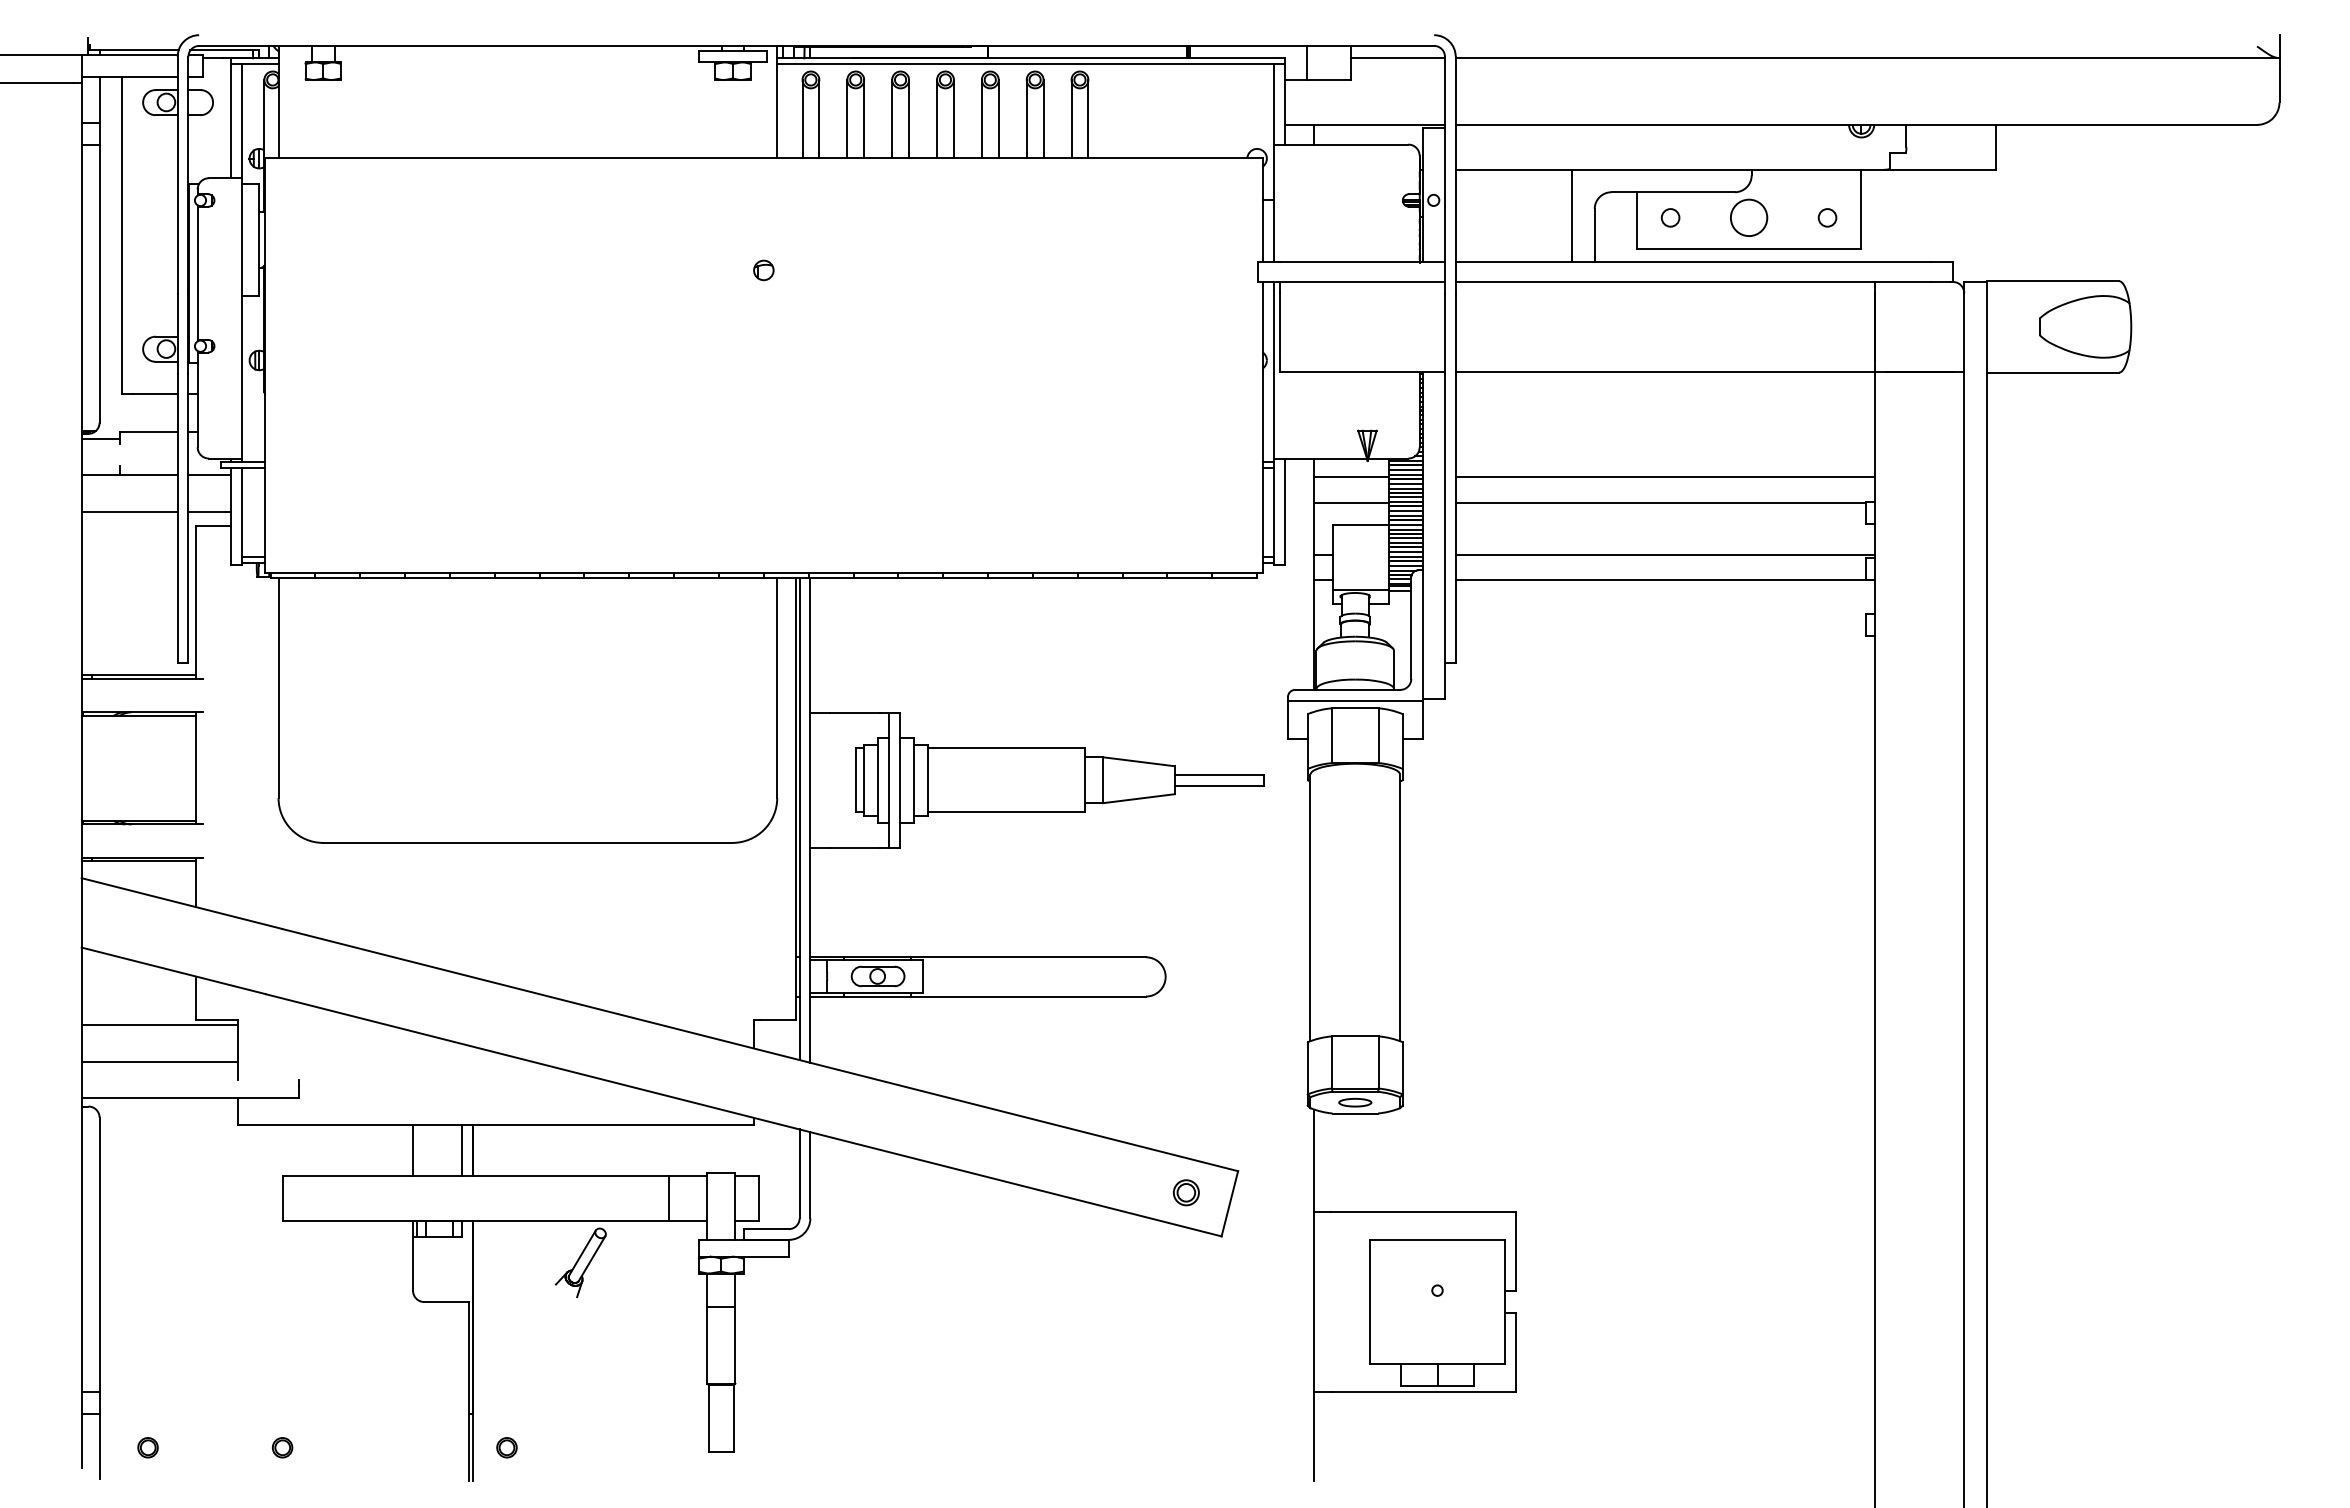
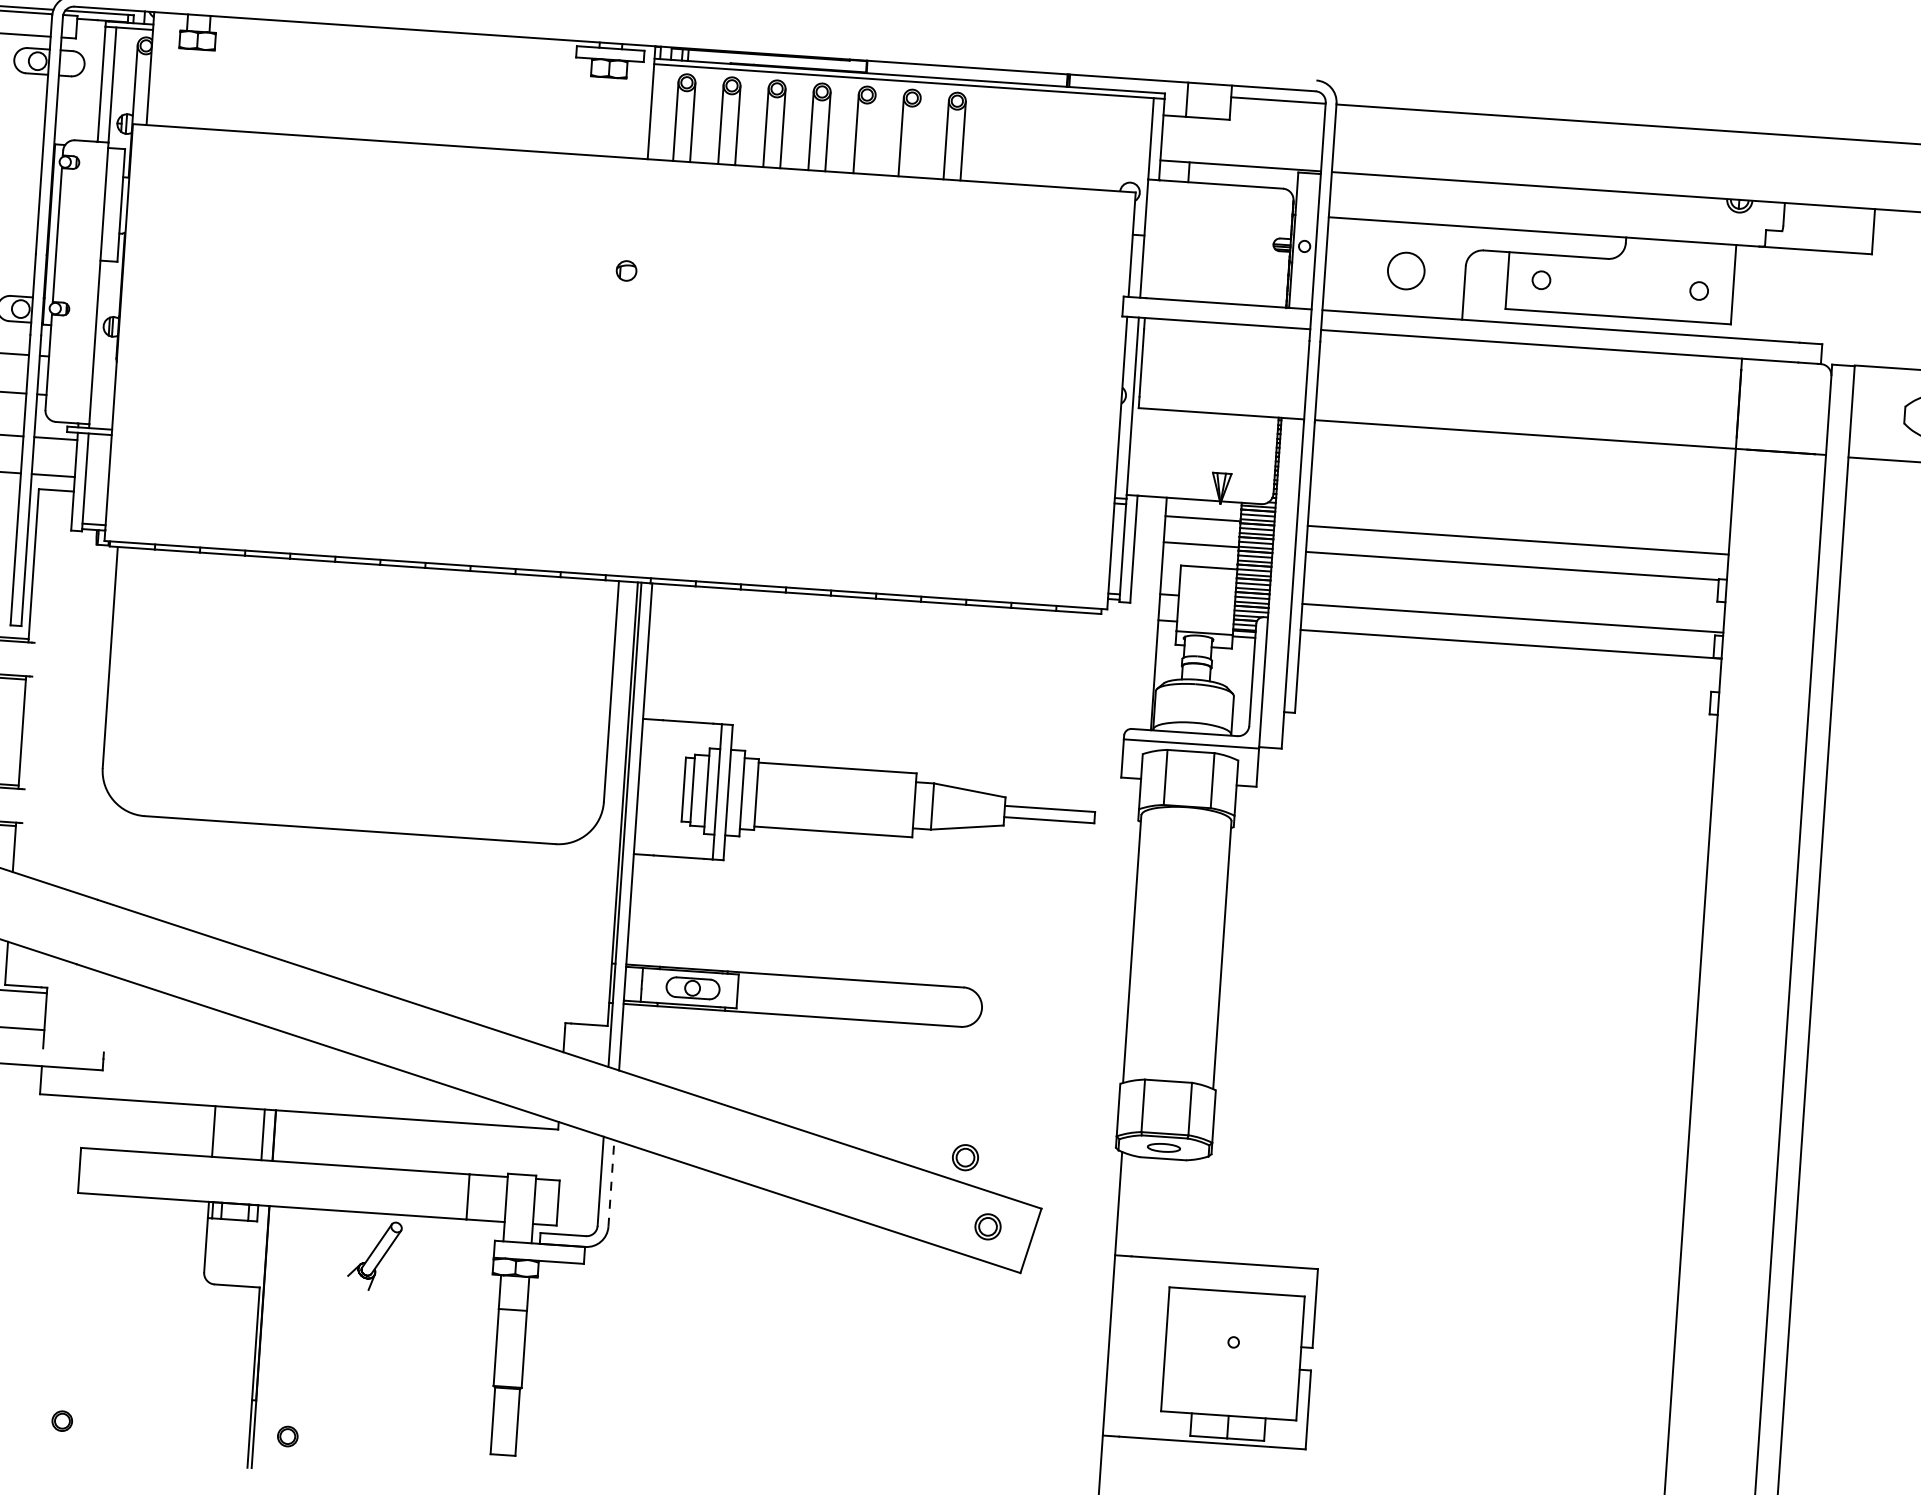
line: (998, 118) -> (872, 134), removed
line: (1043, 118) -> (918, 137), removed
line: (1572, 215) -> (1443, 271), removed
circle: (1749, 217) -> (1406, 270), moved
part: (1158, 1125) -> (964, 1157), added
line: (810, 1174) -> (611, 1182), solid -> dashed

